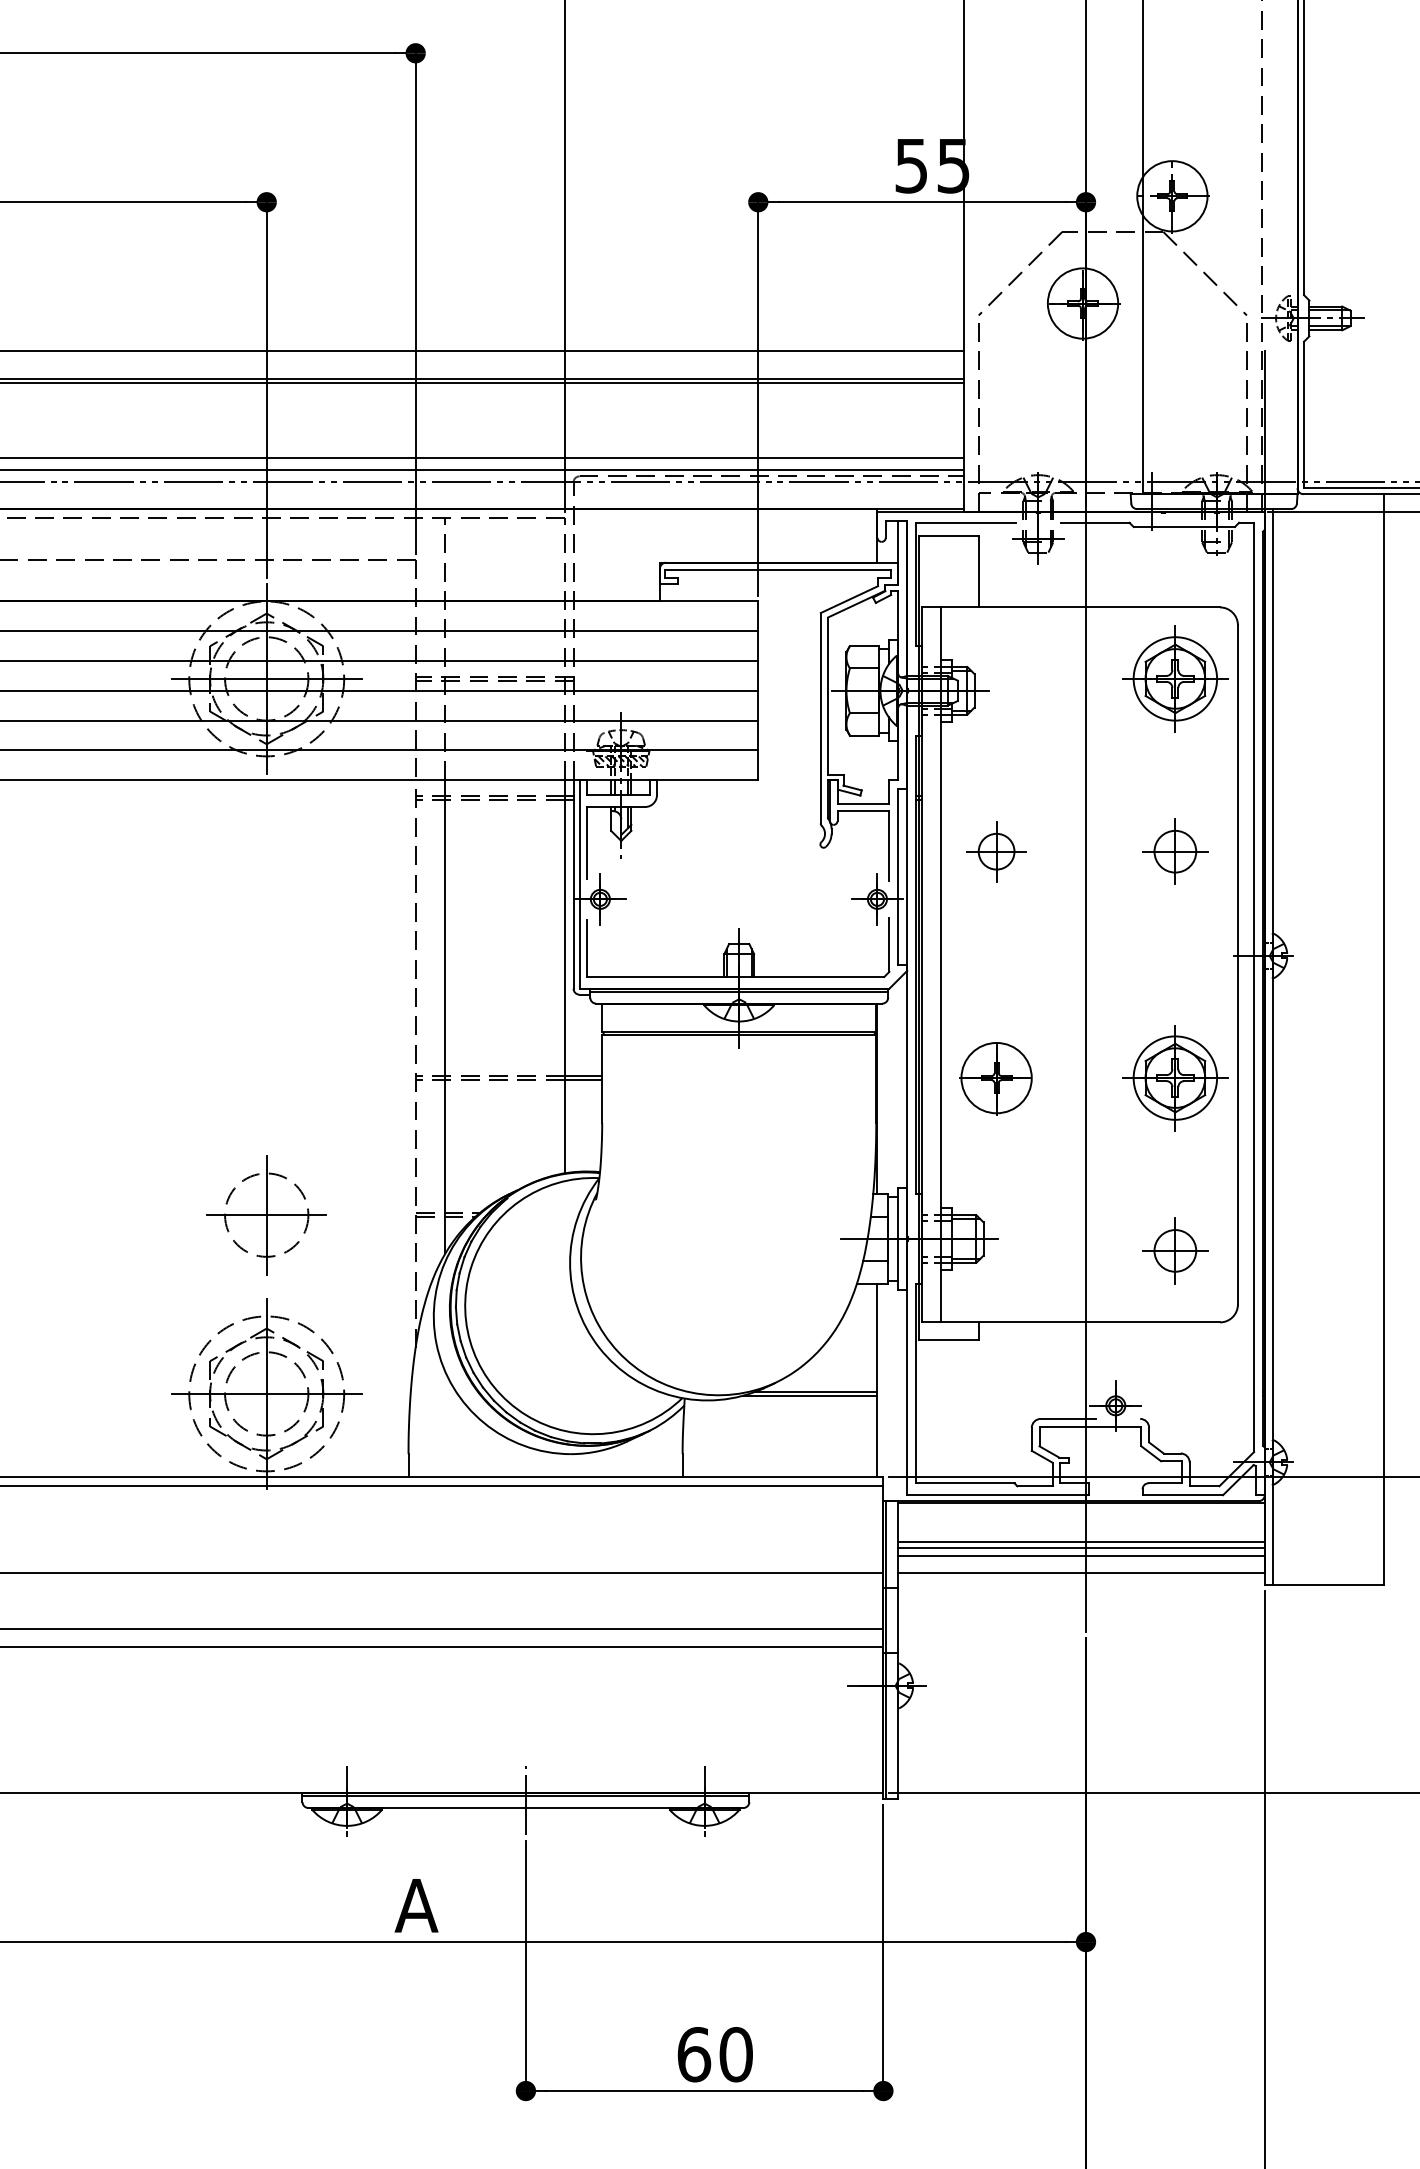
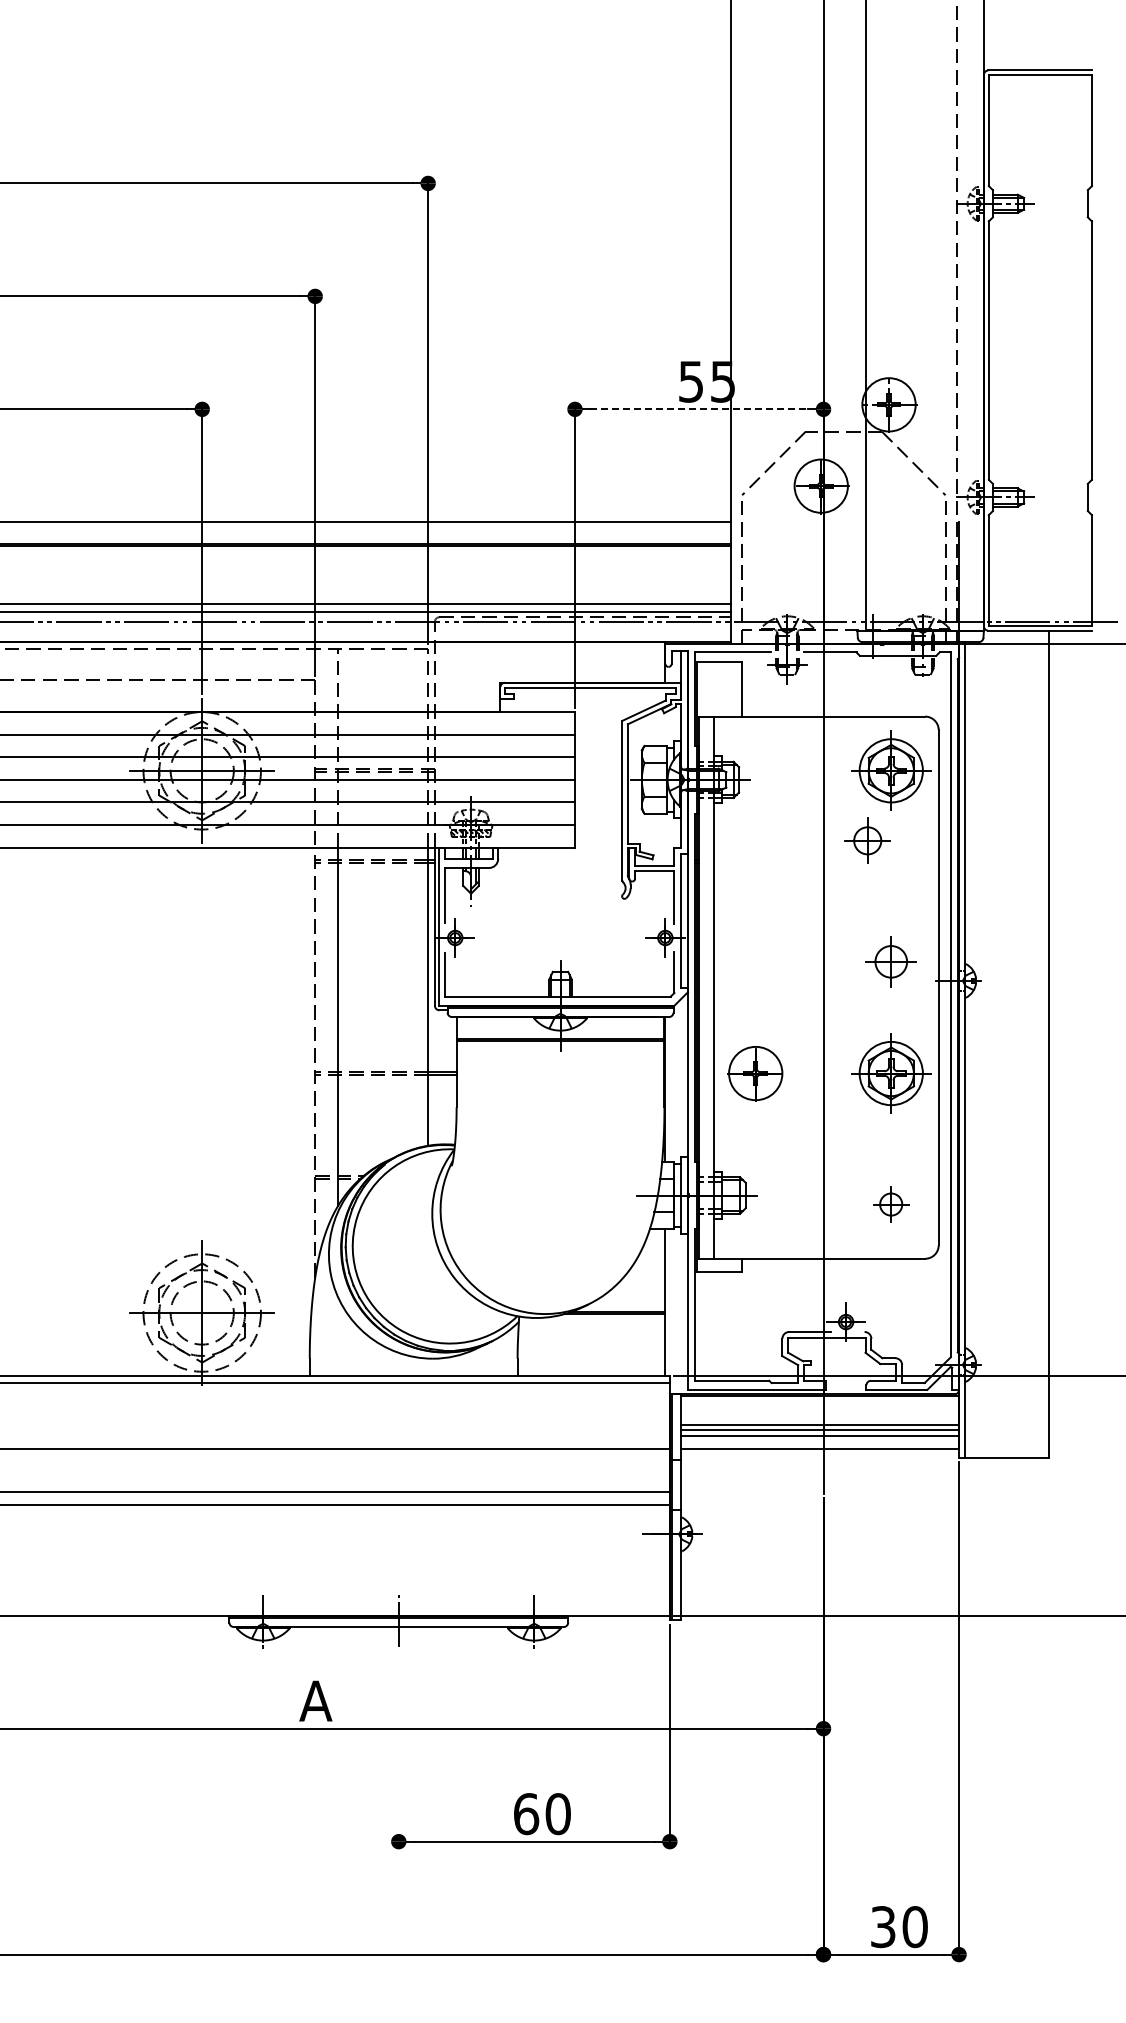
line: (922, 202) -> (699, 409), solid -> dashed
part: (996, 851) -> (867, 840), moved
part: (1174, 851) -> (890, 961), moved
part: (265, 1215) -> (201, 1177), removed
part: (1174, 1250) -> (890, 1204), size x0.7
line: (525, 1968) -> (398, 1748), removed

